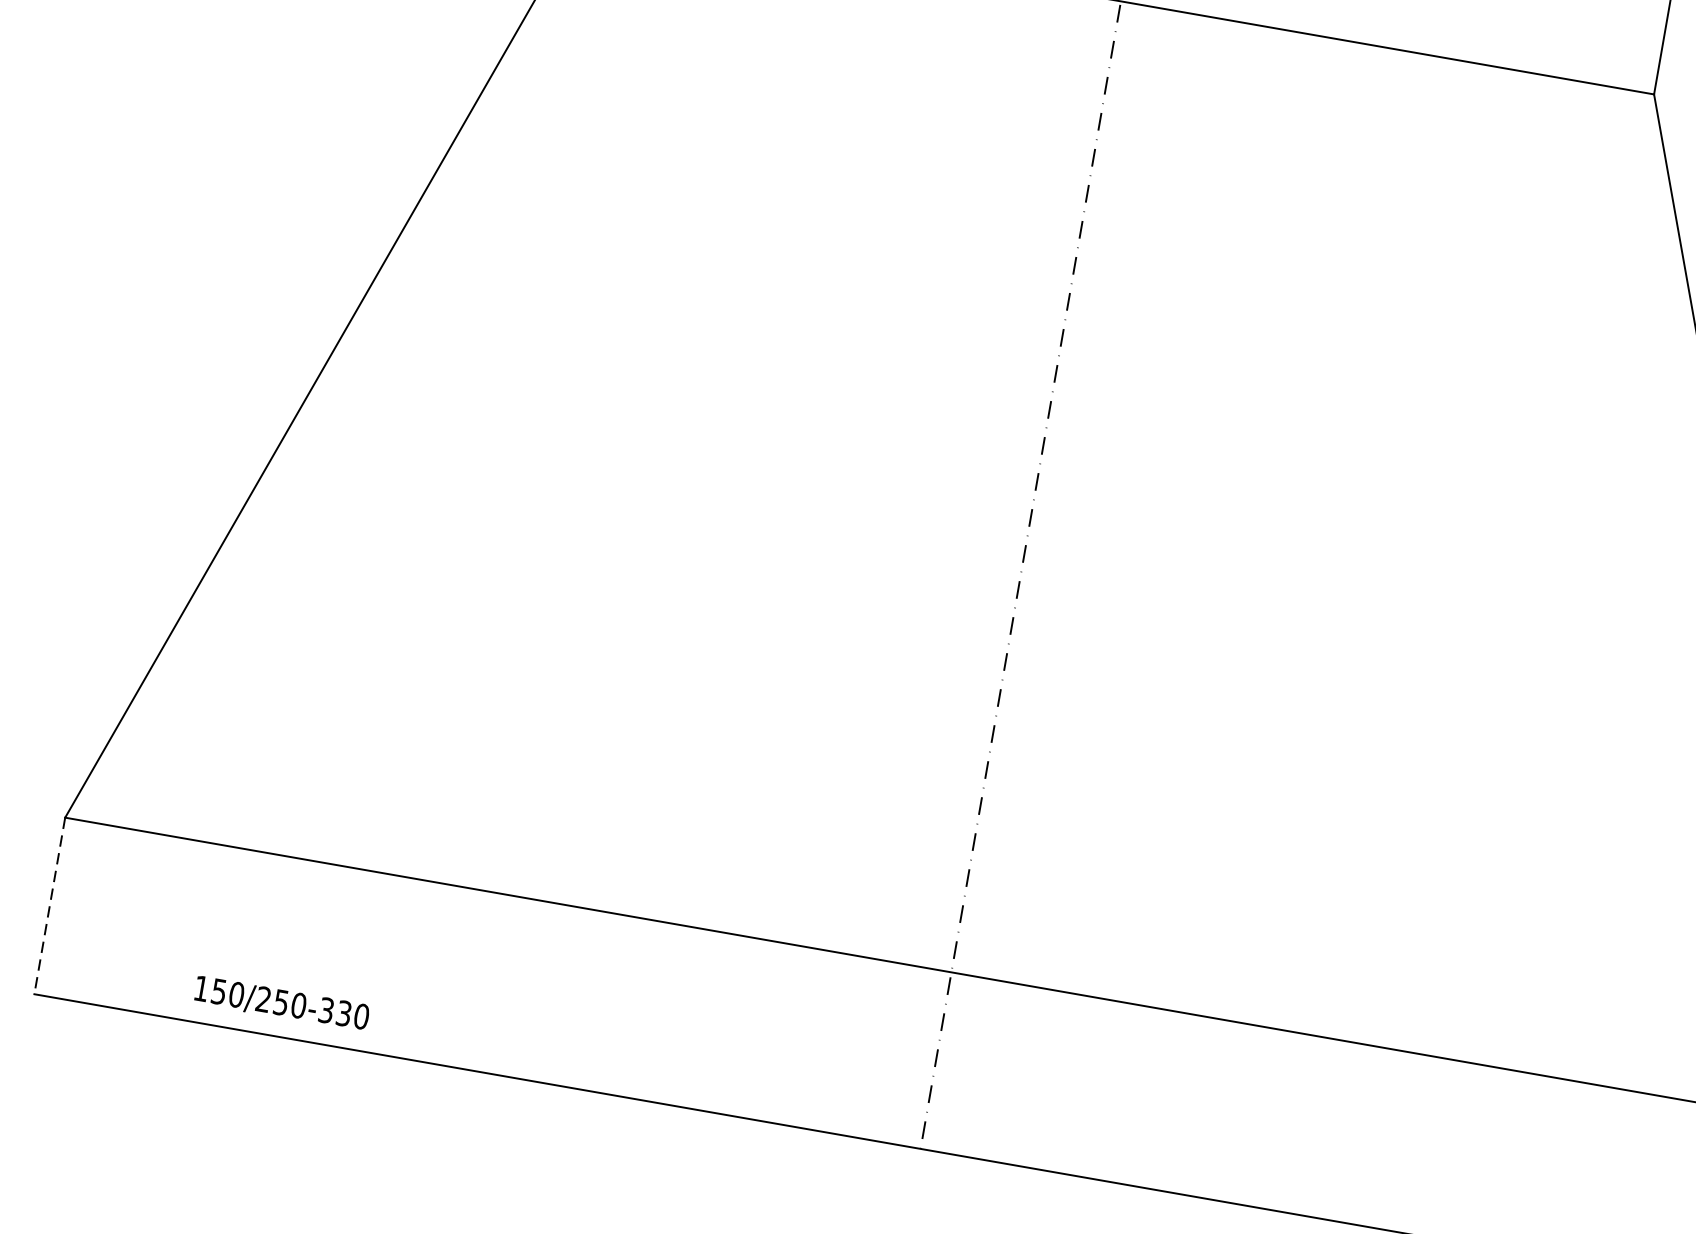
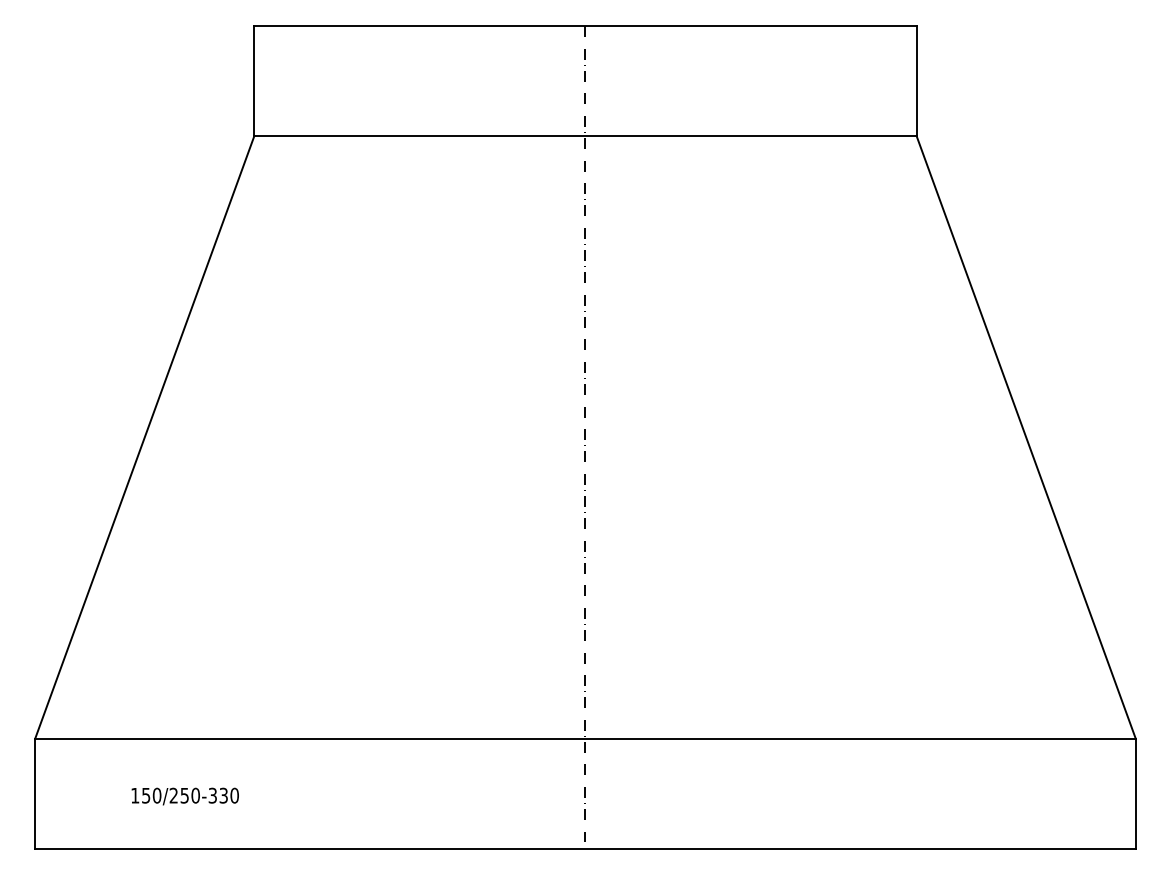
line: (50, 905) -> (35, 793), dashed -> solid
text: (280, 1003) -> (184, 796), moved

